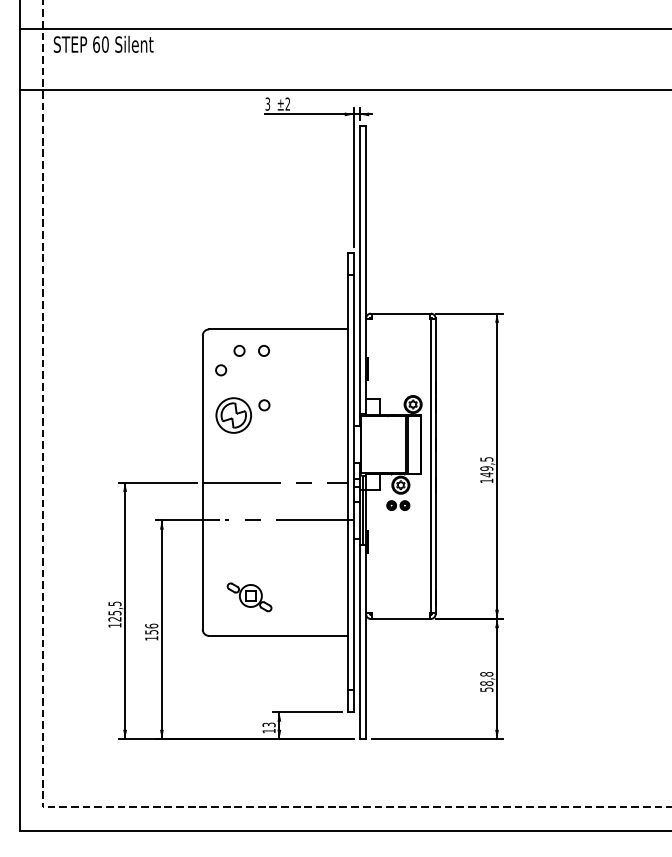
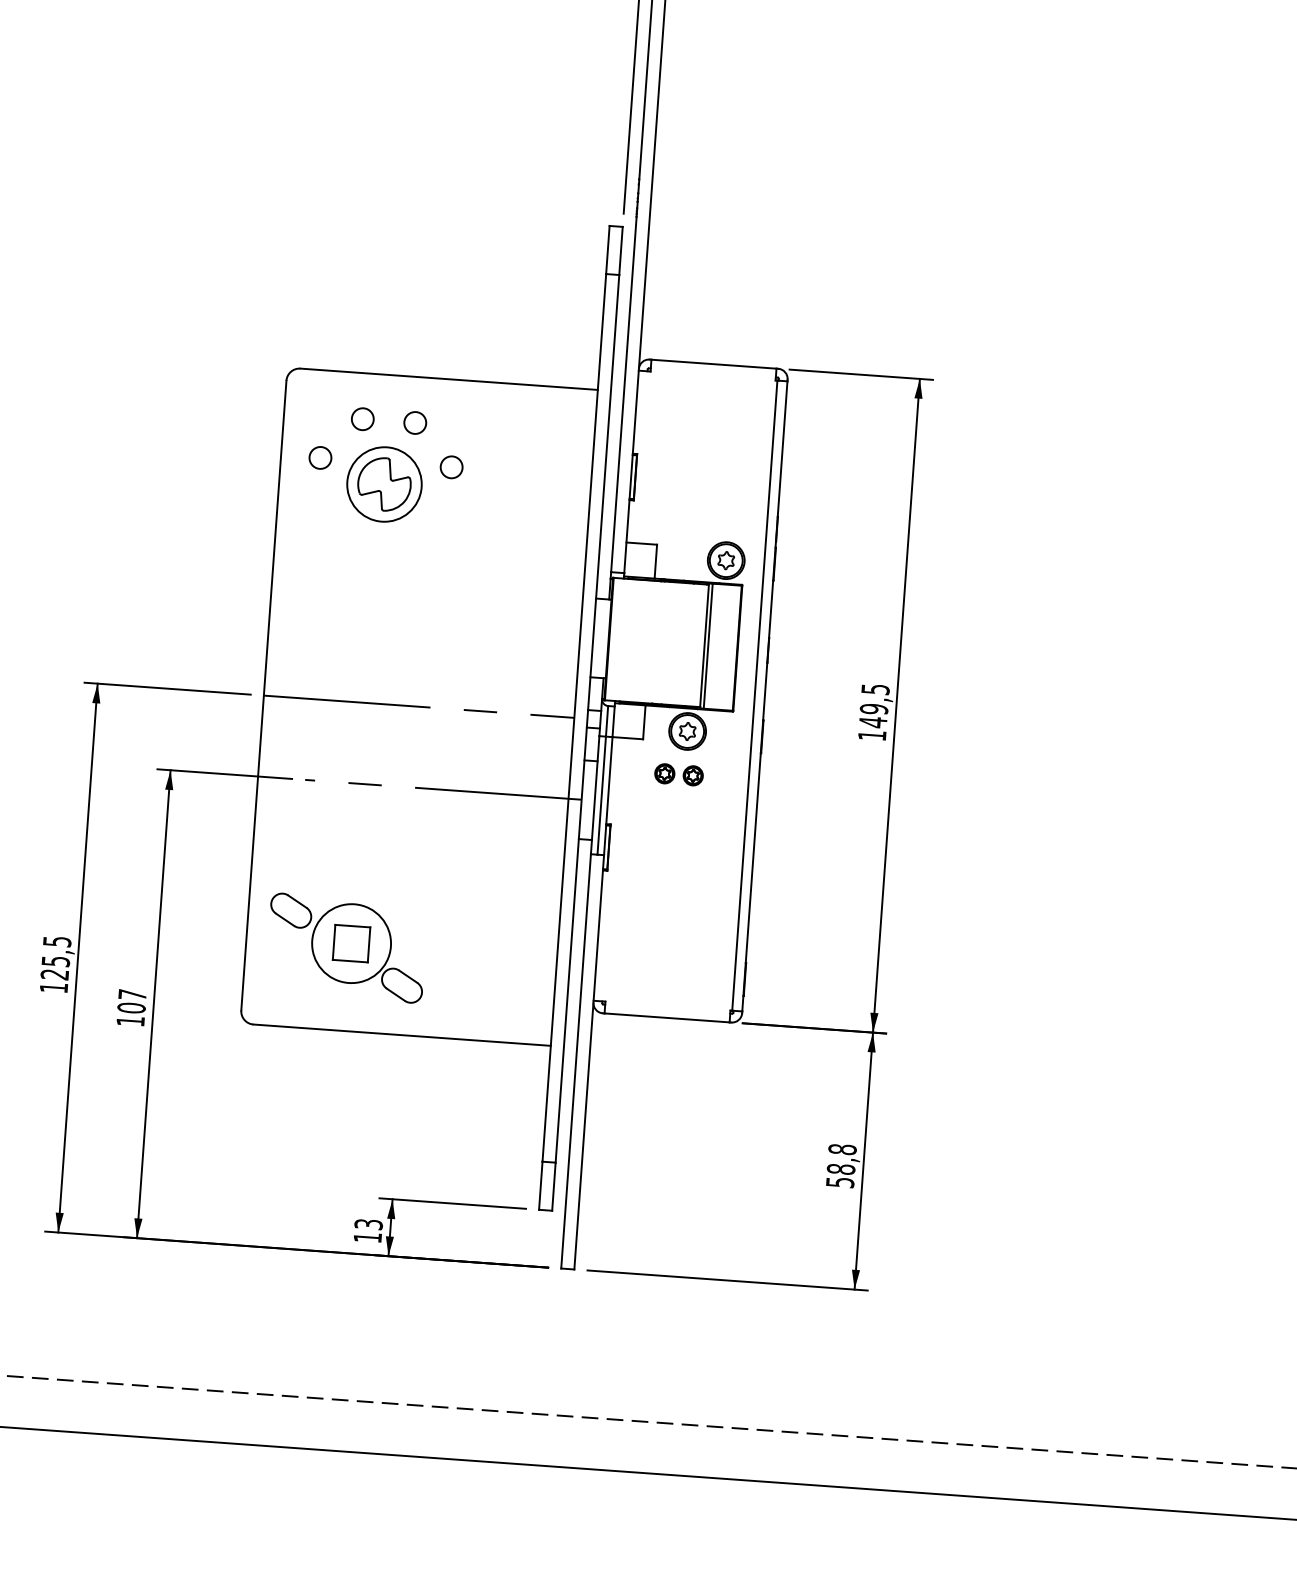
part: (242, 415) -> (403, 485), moved
part: (249, 597) -> (346, 948), size x1.67
text: (151, 628) -> (131, 999), 156 -> 107

